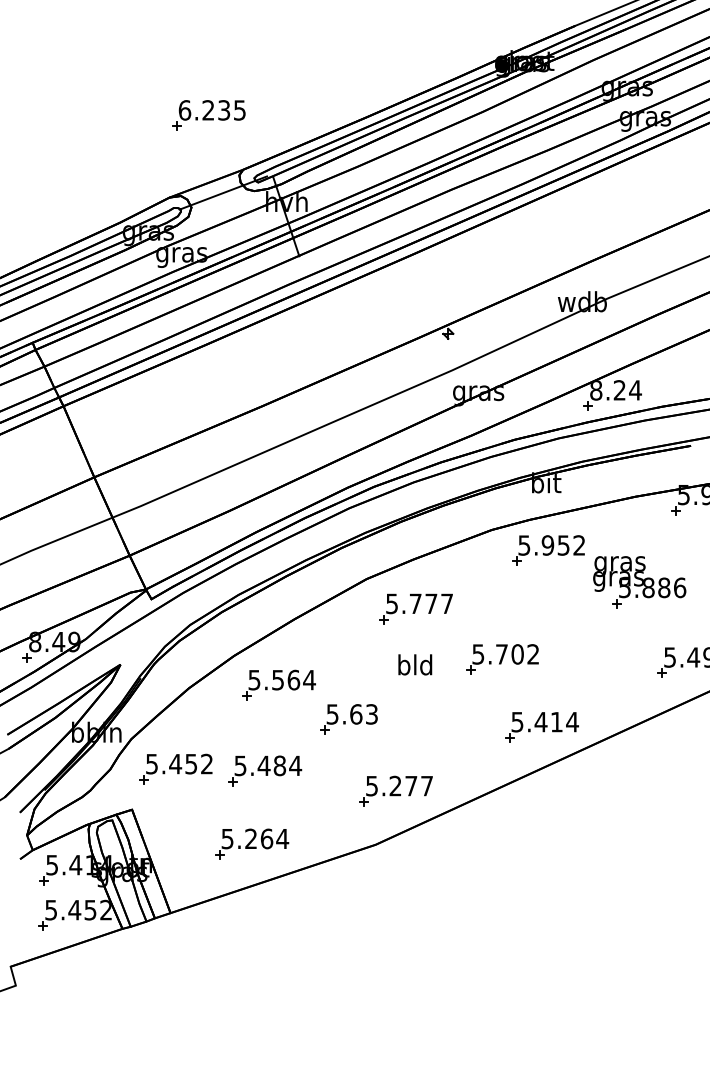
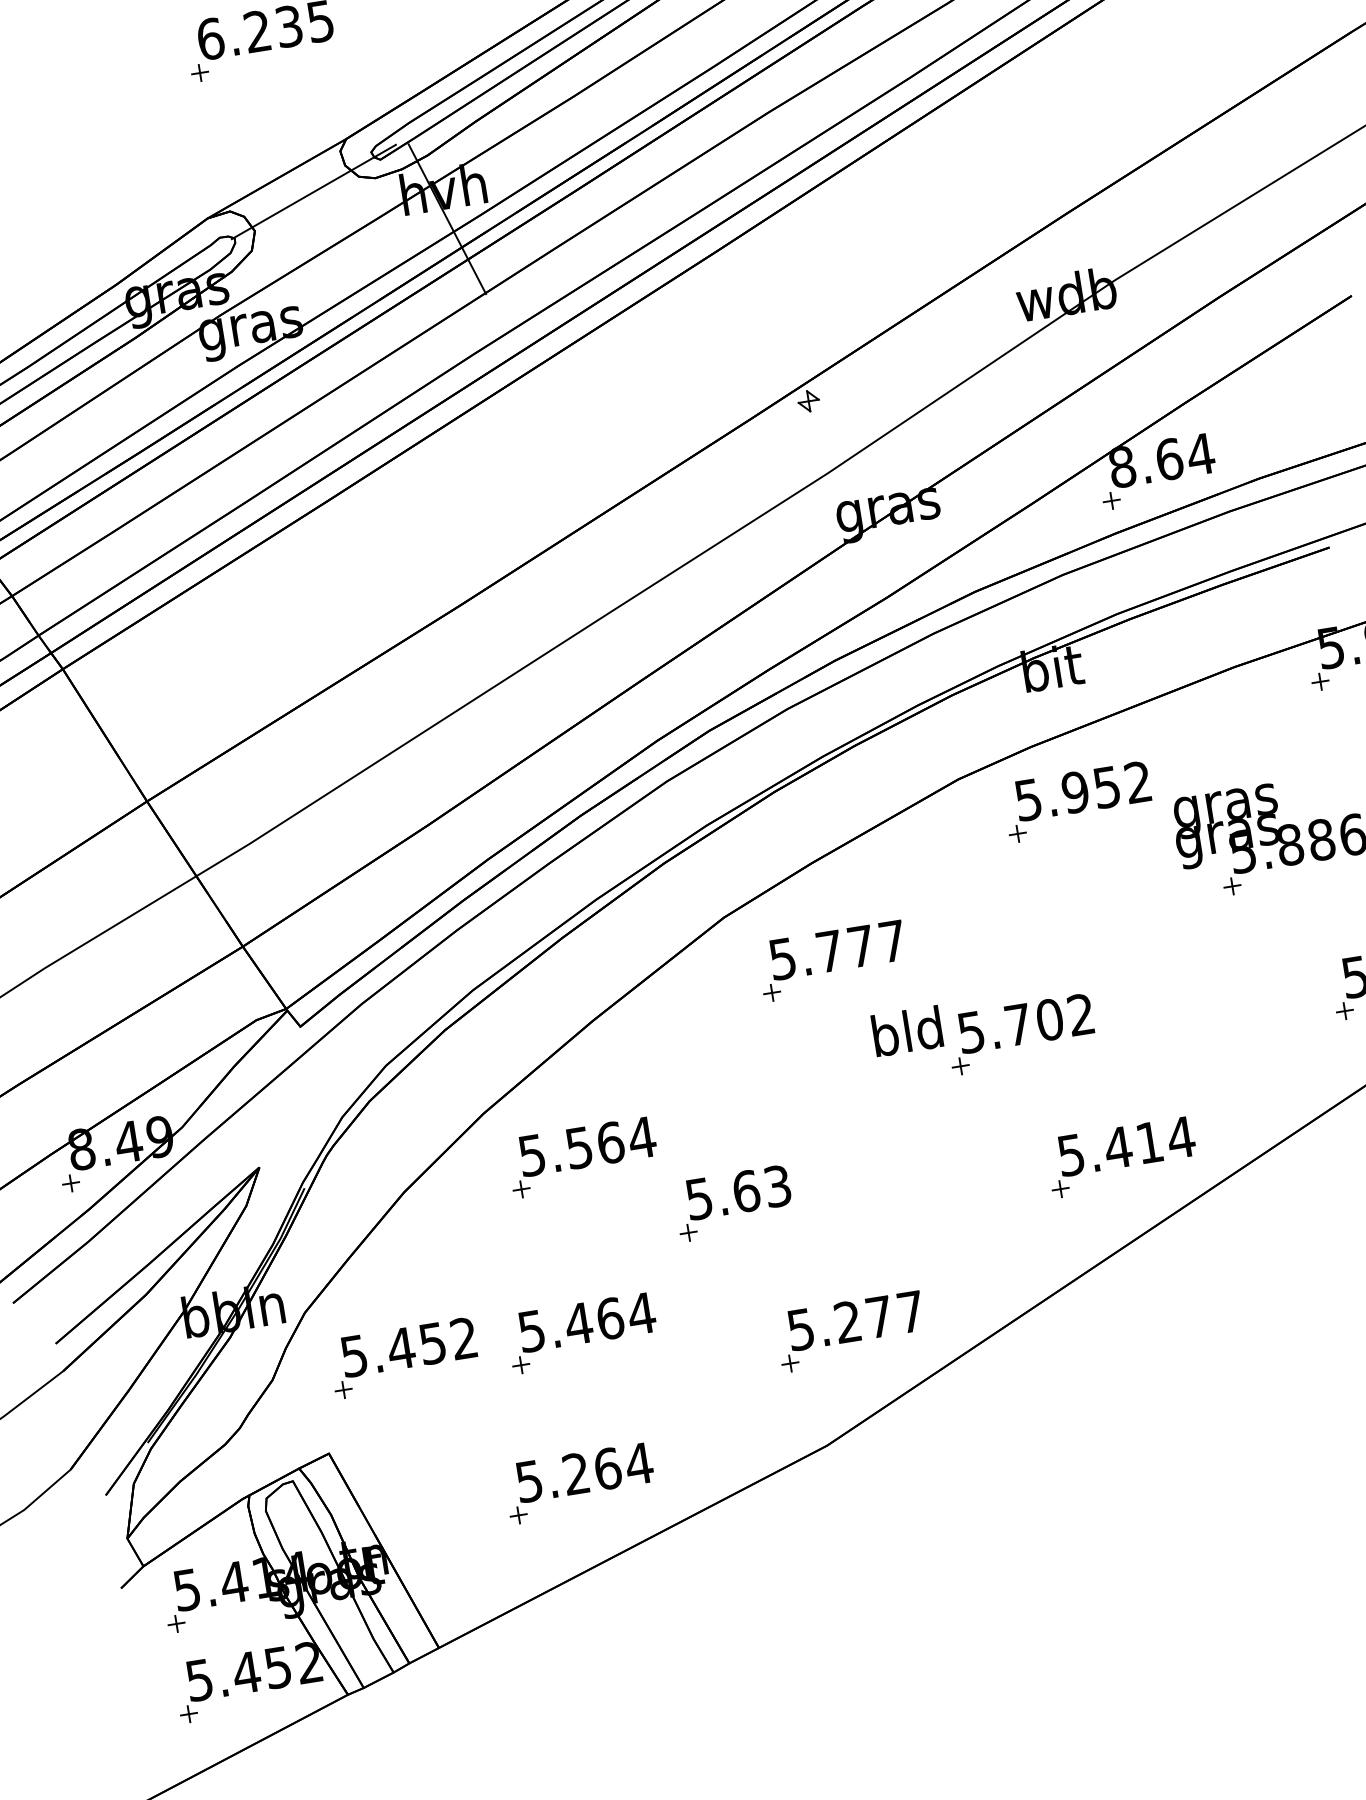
text: (619, 390) -> (1168, 459), 8.24 -> 8.64
text: (415, 664) -> (907, 1030), moved
text: (279, 765) -> (609, 1318), 5.484 -> 5.464

